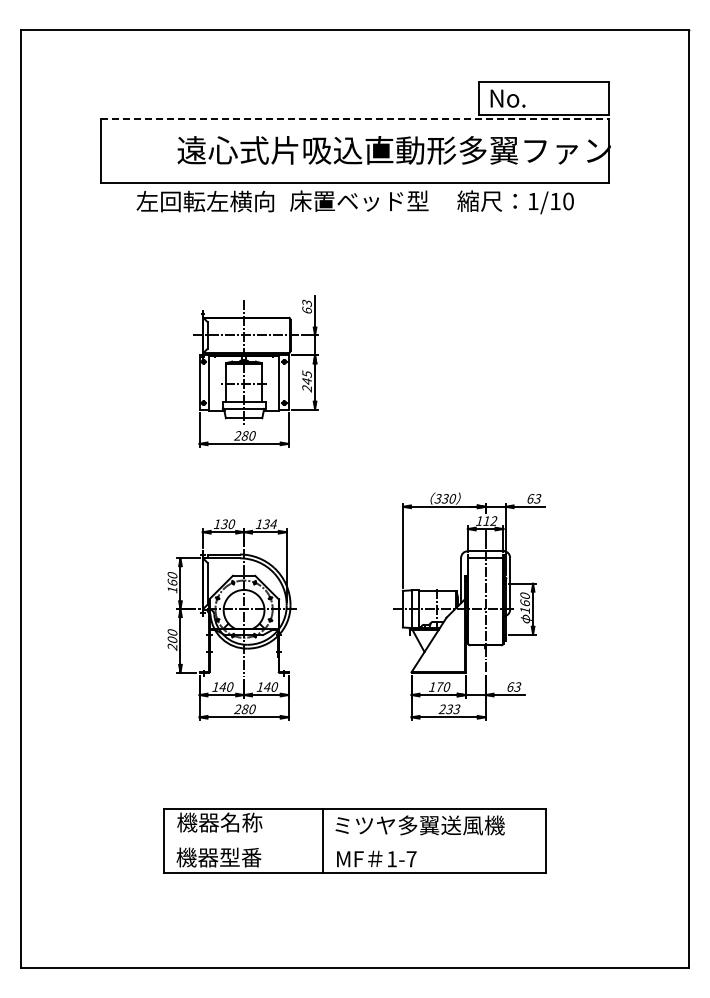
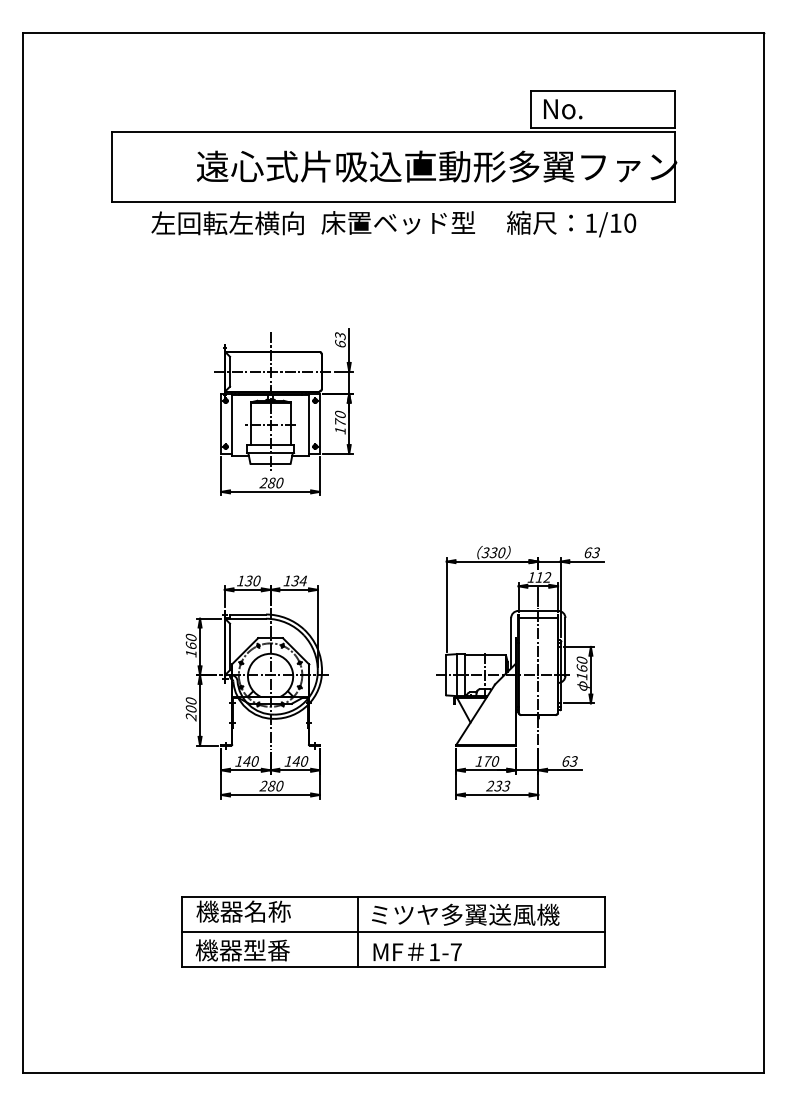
line: (355, 119) -> (394, 132), dashed -> solid
text: (306, 381) -> (339, 422), 245 -> 170
line: (354, 840) -> (392, 931), added

